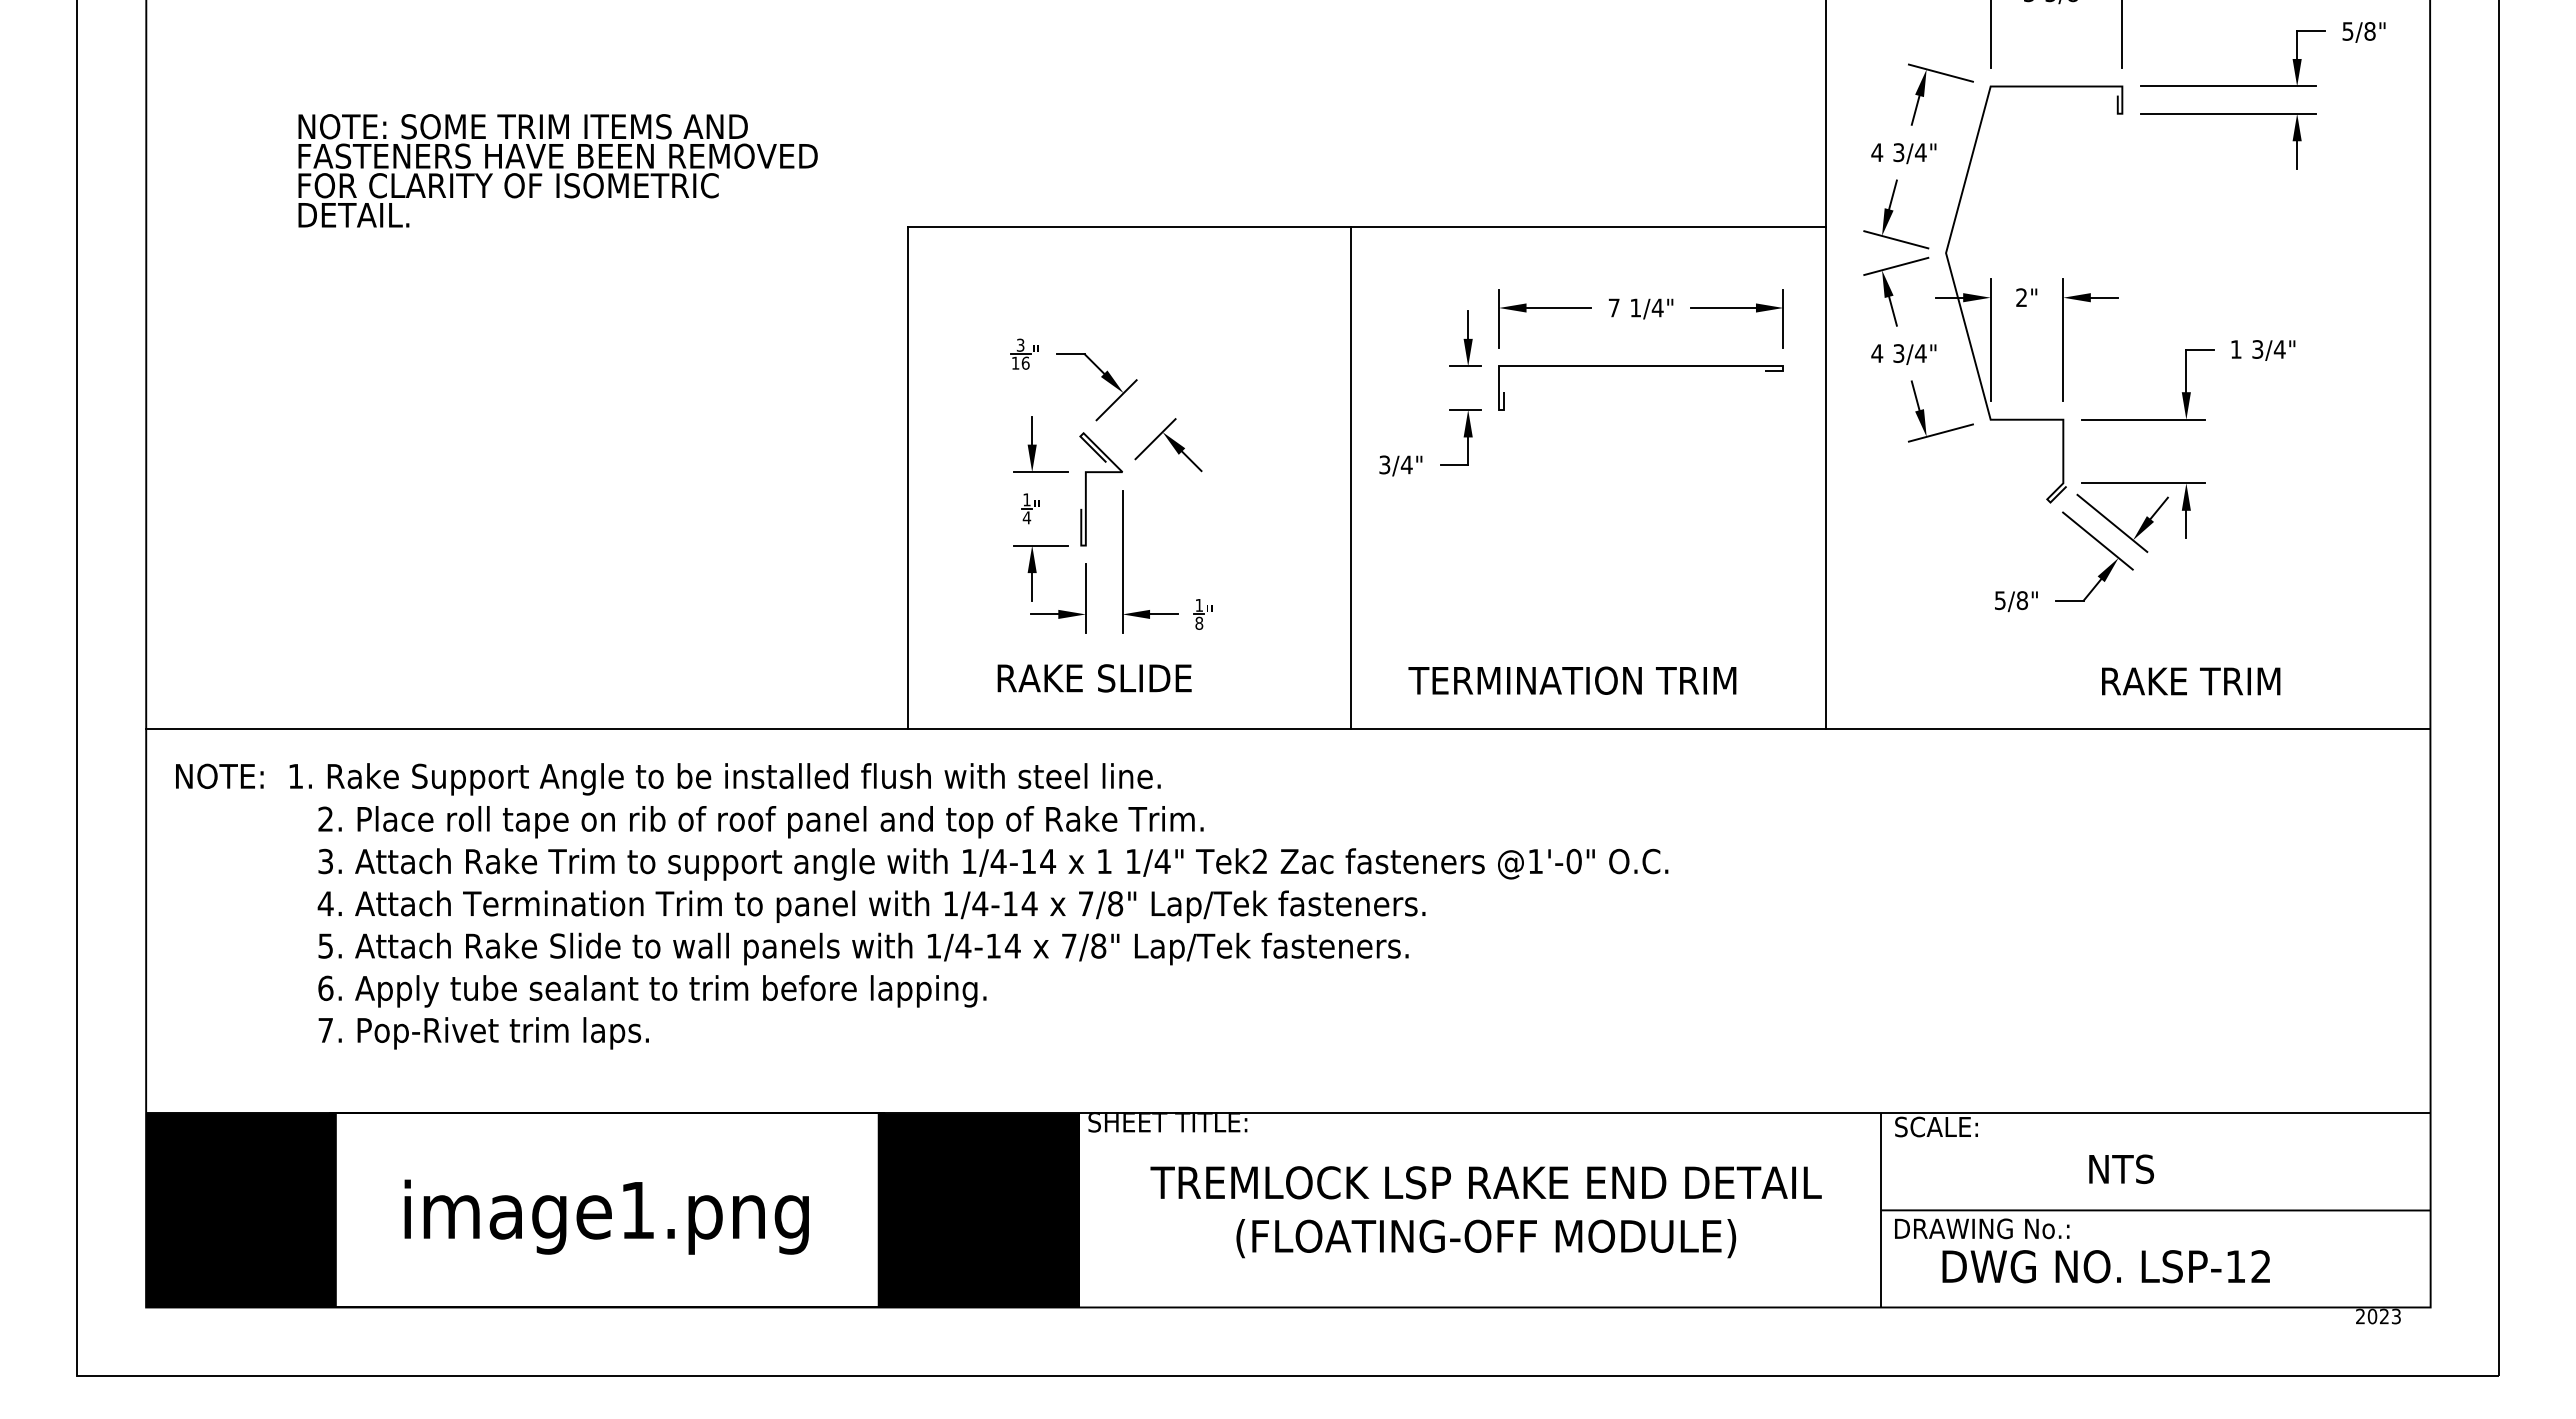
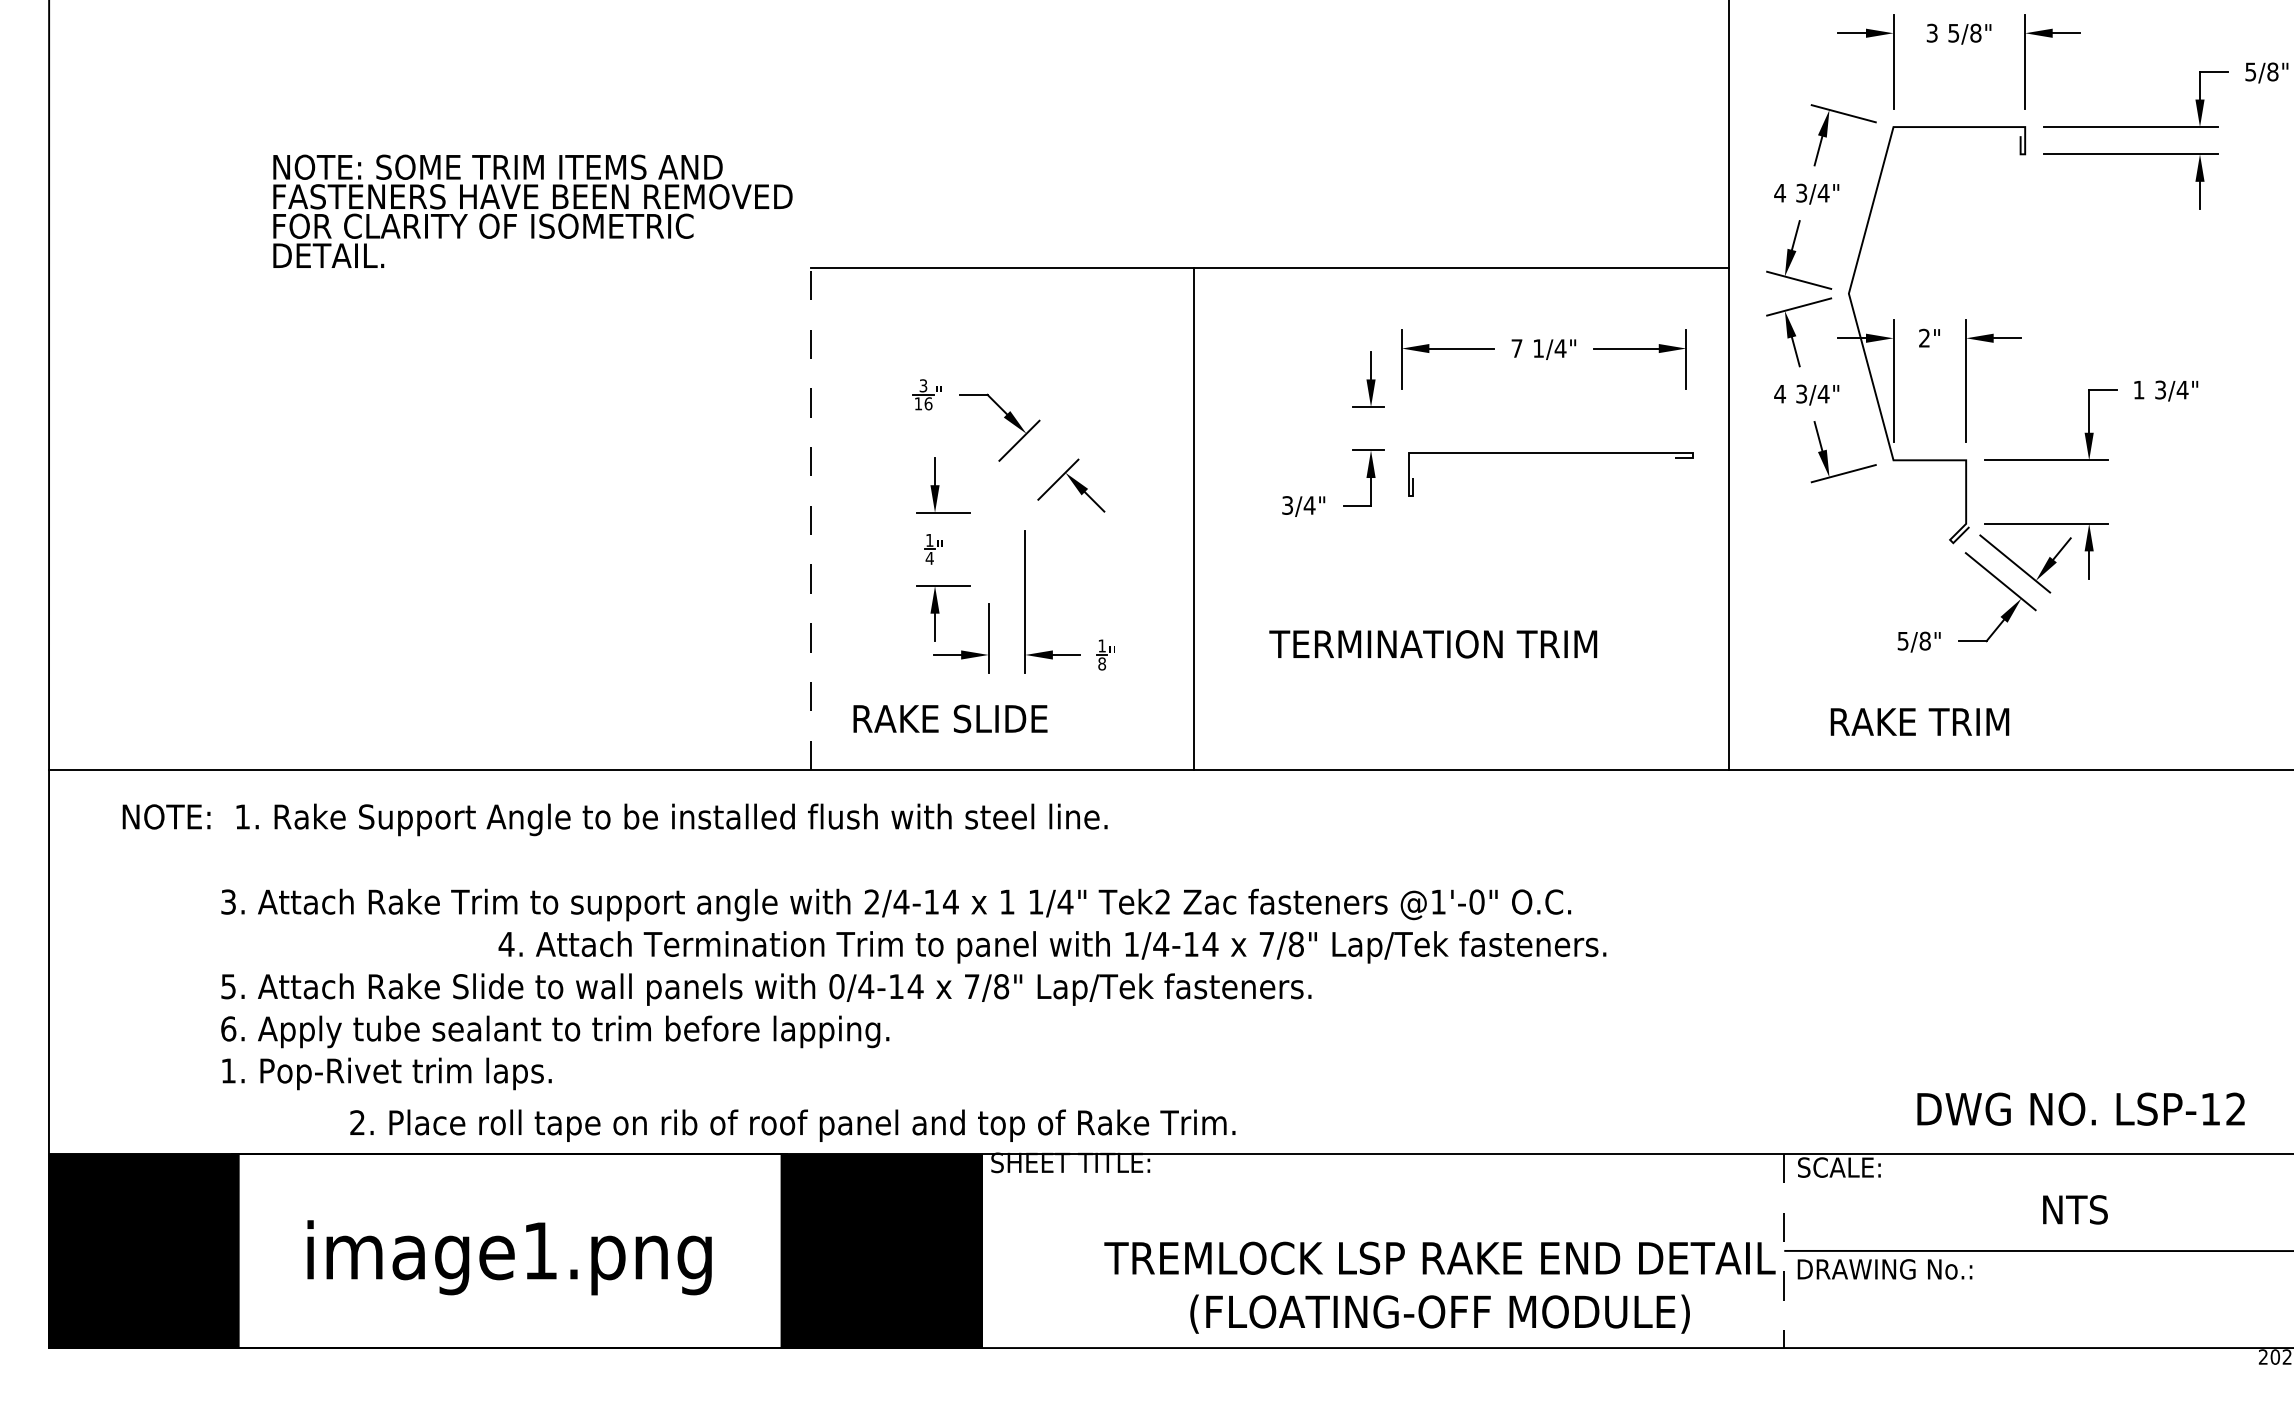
text: (557, 170) -> (532, 211), moved
curve: (1640, 366) -> (1550, 453), moved
line: (907, 477) -> (810, 518), solid -> dashed
line: (1351, 478) -> (1194, 519), moved
curve: (1086, 489) -> (989, 530), removed
text: (1094, 678) -> (950, 719), moved
text: (1572, 680) -> (1433, 644), moved
text: (2191, 681) -> (1920, 722), moved
text: (668, 779) -> (615, 820), moved
text: (760, 822) -> (792, 1126), moved
text: (969, 860) -> (872, 901), 1/4-14 -> 2/4-14
text: (871, 906) -> (1052, 947), moved
text: (933, 945) -> (836, 986), 1/4-14 -> 0/4-14
text: (325, 1030) -> (228, 1071), 7. -> 1.
text: (2121, 1169) -> (2075, 1210), moved
line: (1881, 1210) -> (1784, 1251), solid -> dashed
text: (1485, 1212) -> (1439, 1288), moved
text: (2105, 1266) -> (2080, 1109), moved

